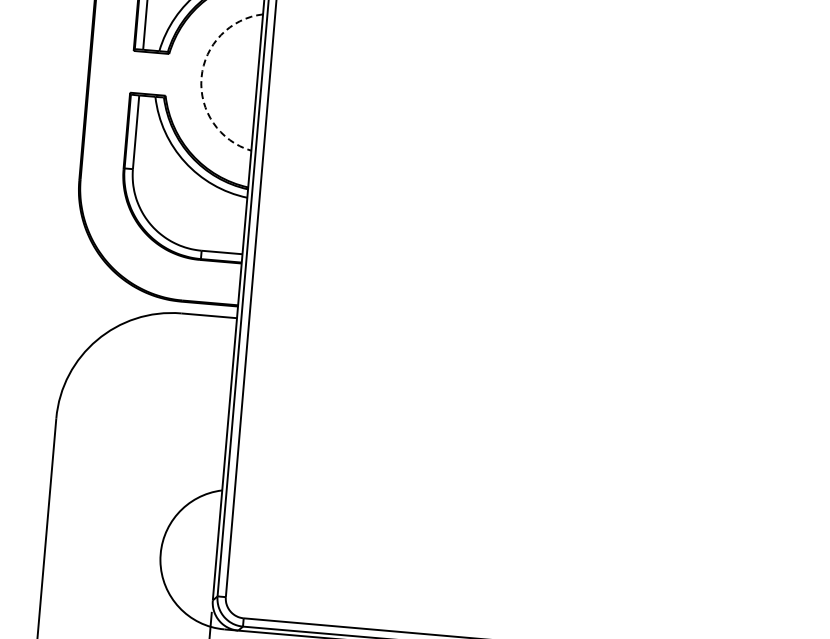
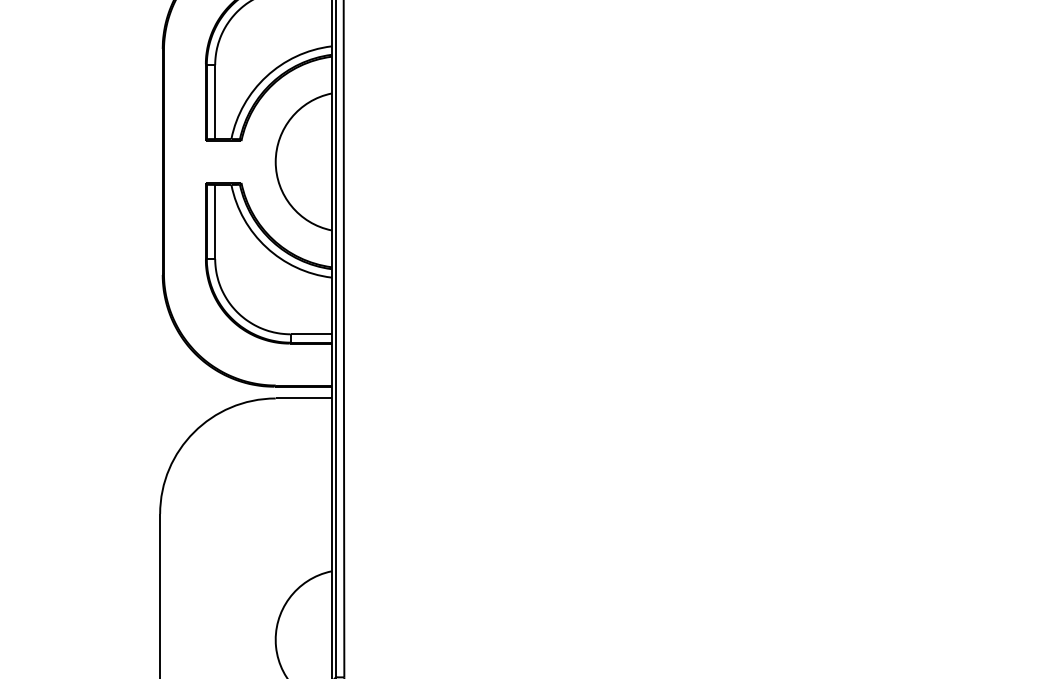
line: (201, 77) -> (275, 161), dashed -> solid

